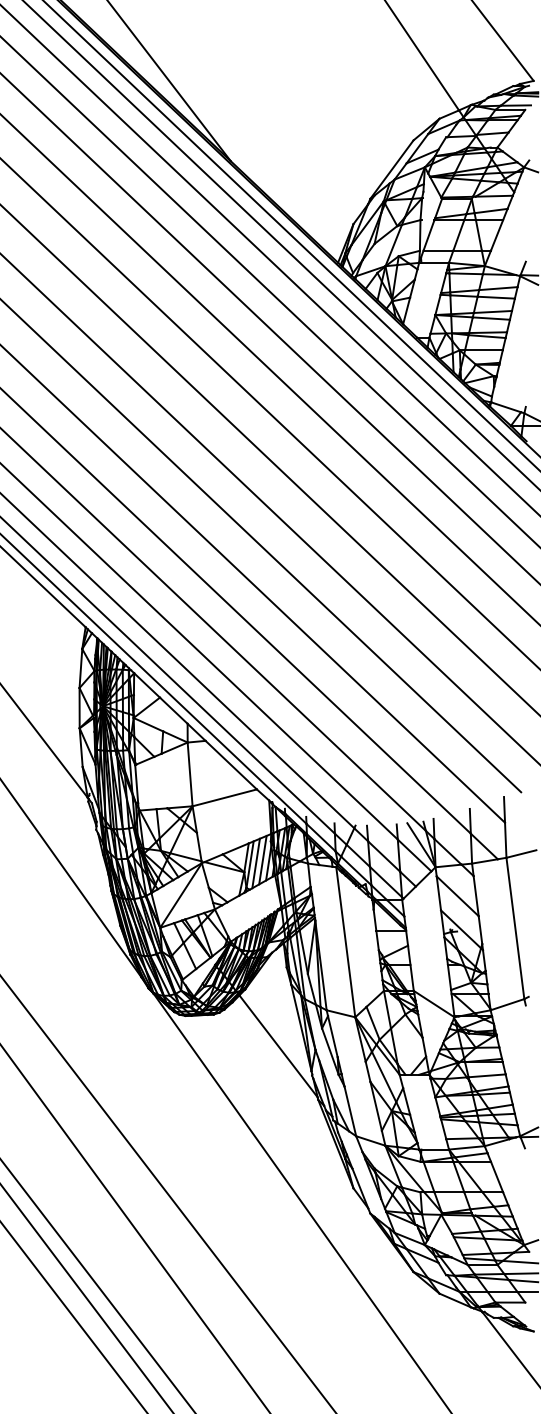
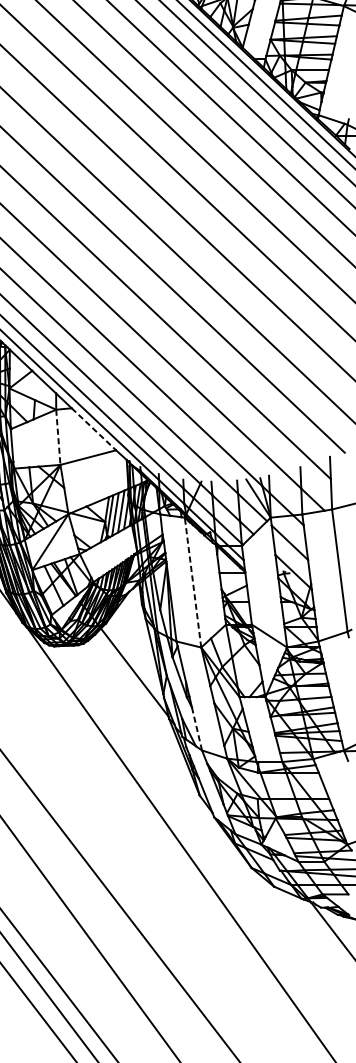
line: (231, 765) -> (94, 429), solid -> dashed
line: (190, 774) -> (58, 437), solid -> dashed
line: (345, 942) -> (192, 582), solid -> dashed
line: (350, 1111) -> (197, 729), solid -> dashed

